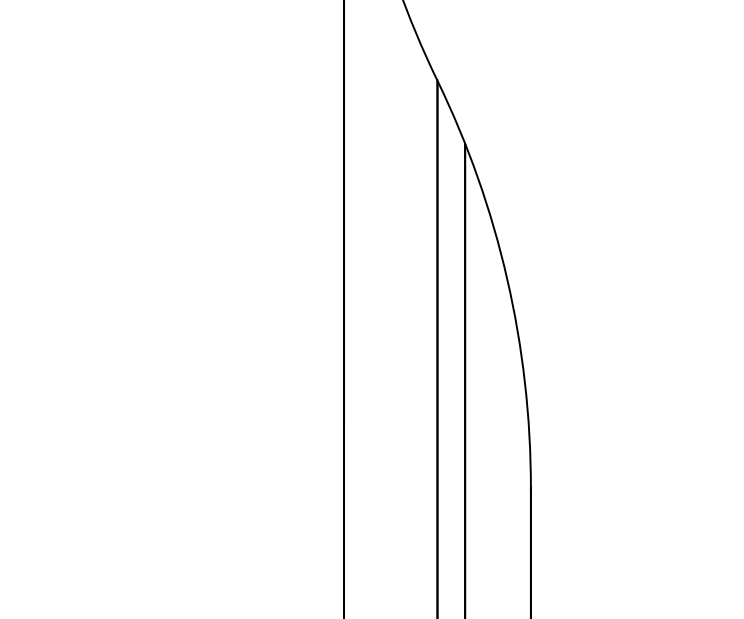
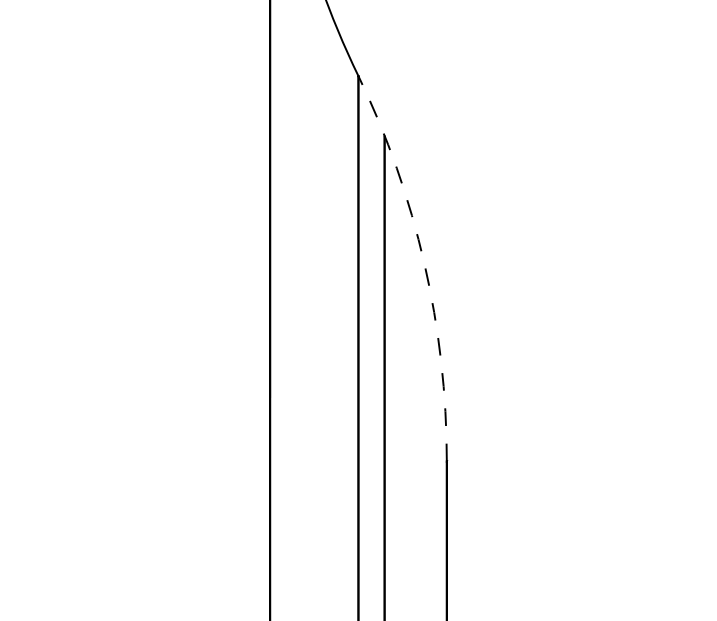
arc: (507, 278) -> (424, 263), solid -> dashed

